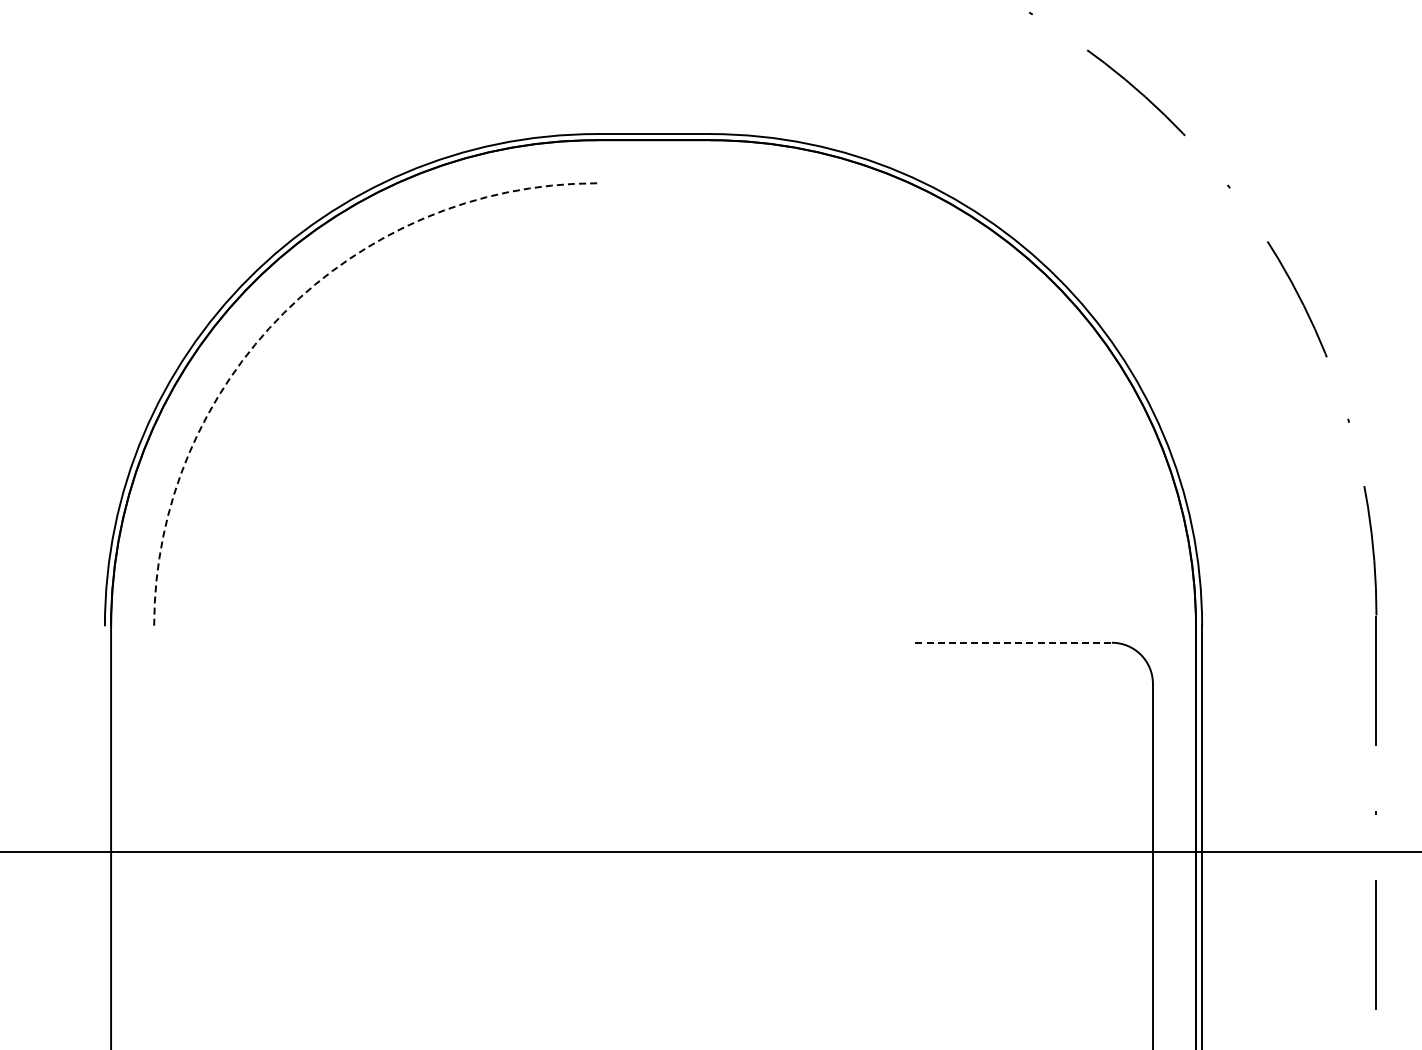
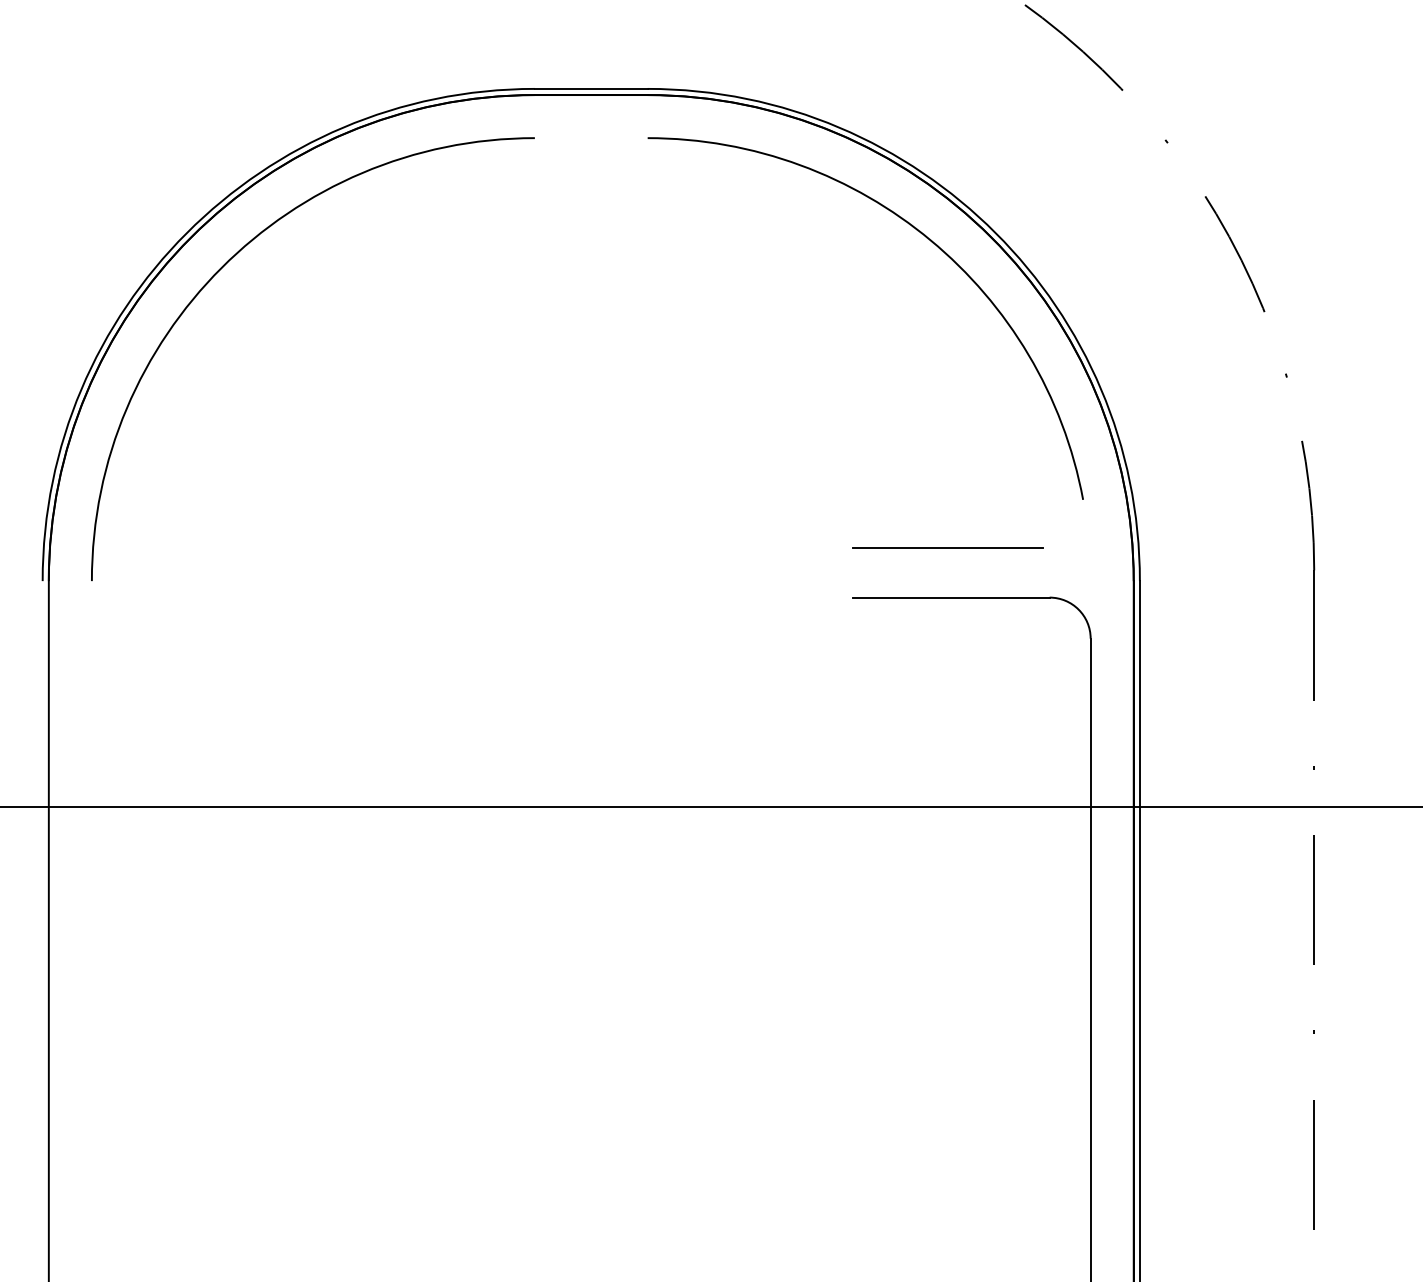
arc: (994, 288) -> (932, 243), added
arc: (283, 312) -> (221, 267), dashed -> solid
line: (1009, 593) -> (947, 548), added
line: (1013, 642) -> (951, 597), dashed -> solid

